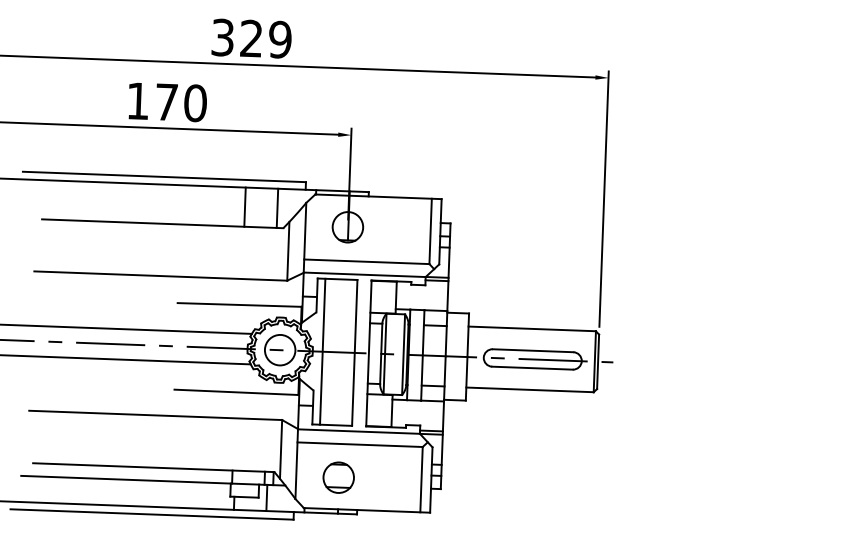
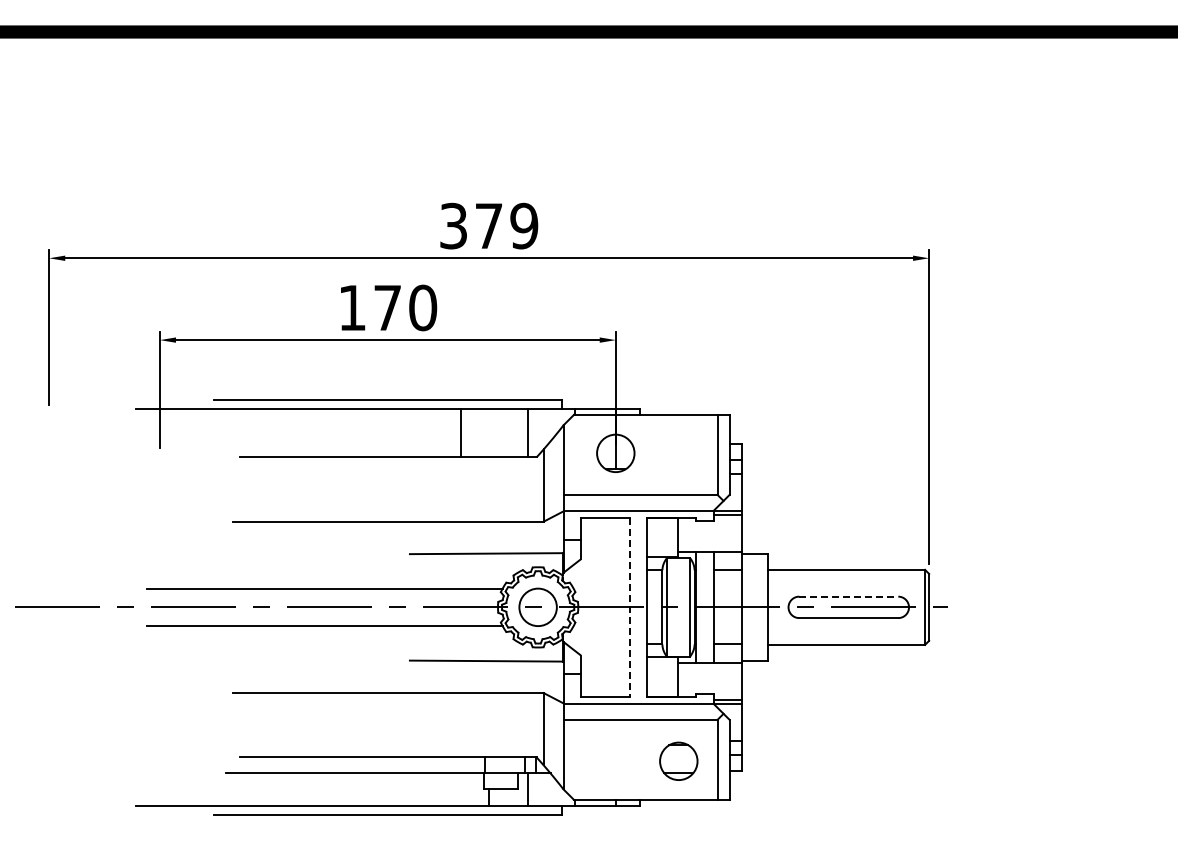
text: (251, 38) -> (488, 225), 329 -> 379
line: (245, 207) -> (460, 433), moved
line: (532, 350) -> (848, 596), solid -> dashed
line: (322, 351) -> (590, 607), removed
line: (354, 353) -> (629, 607), solid -> dashed
part: (338, 477) -> (678, 760), moved

